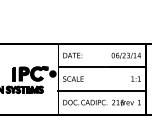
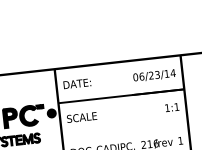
line: (101, 91) -> (124, 130), removed

